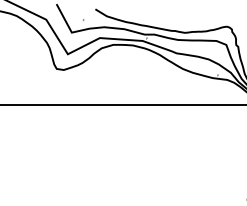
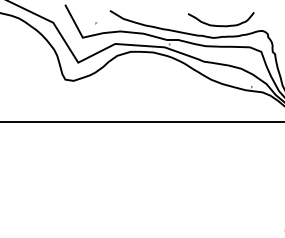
curve: (191, 22) -> (220, 25), added

